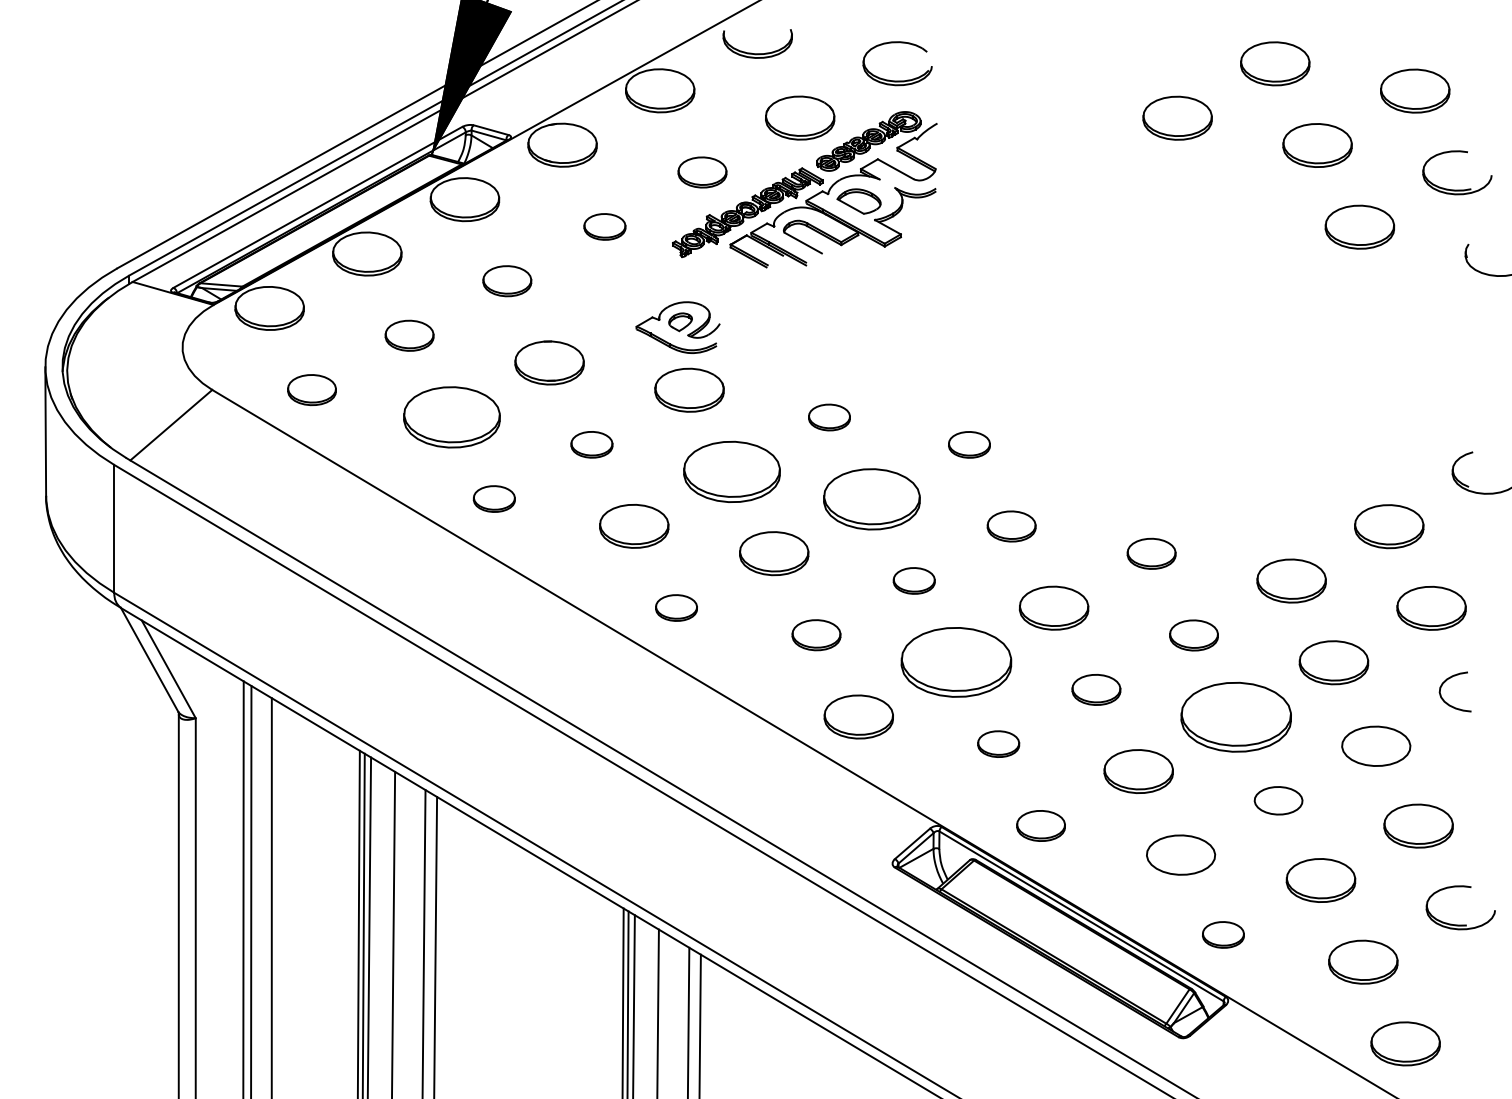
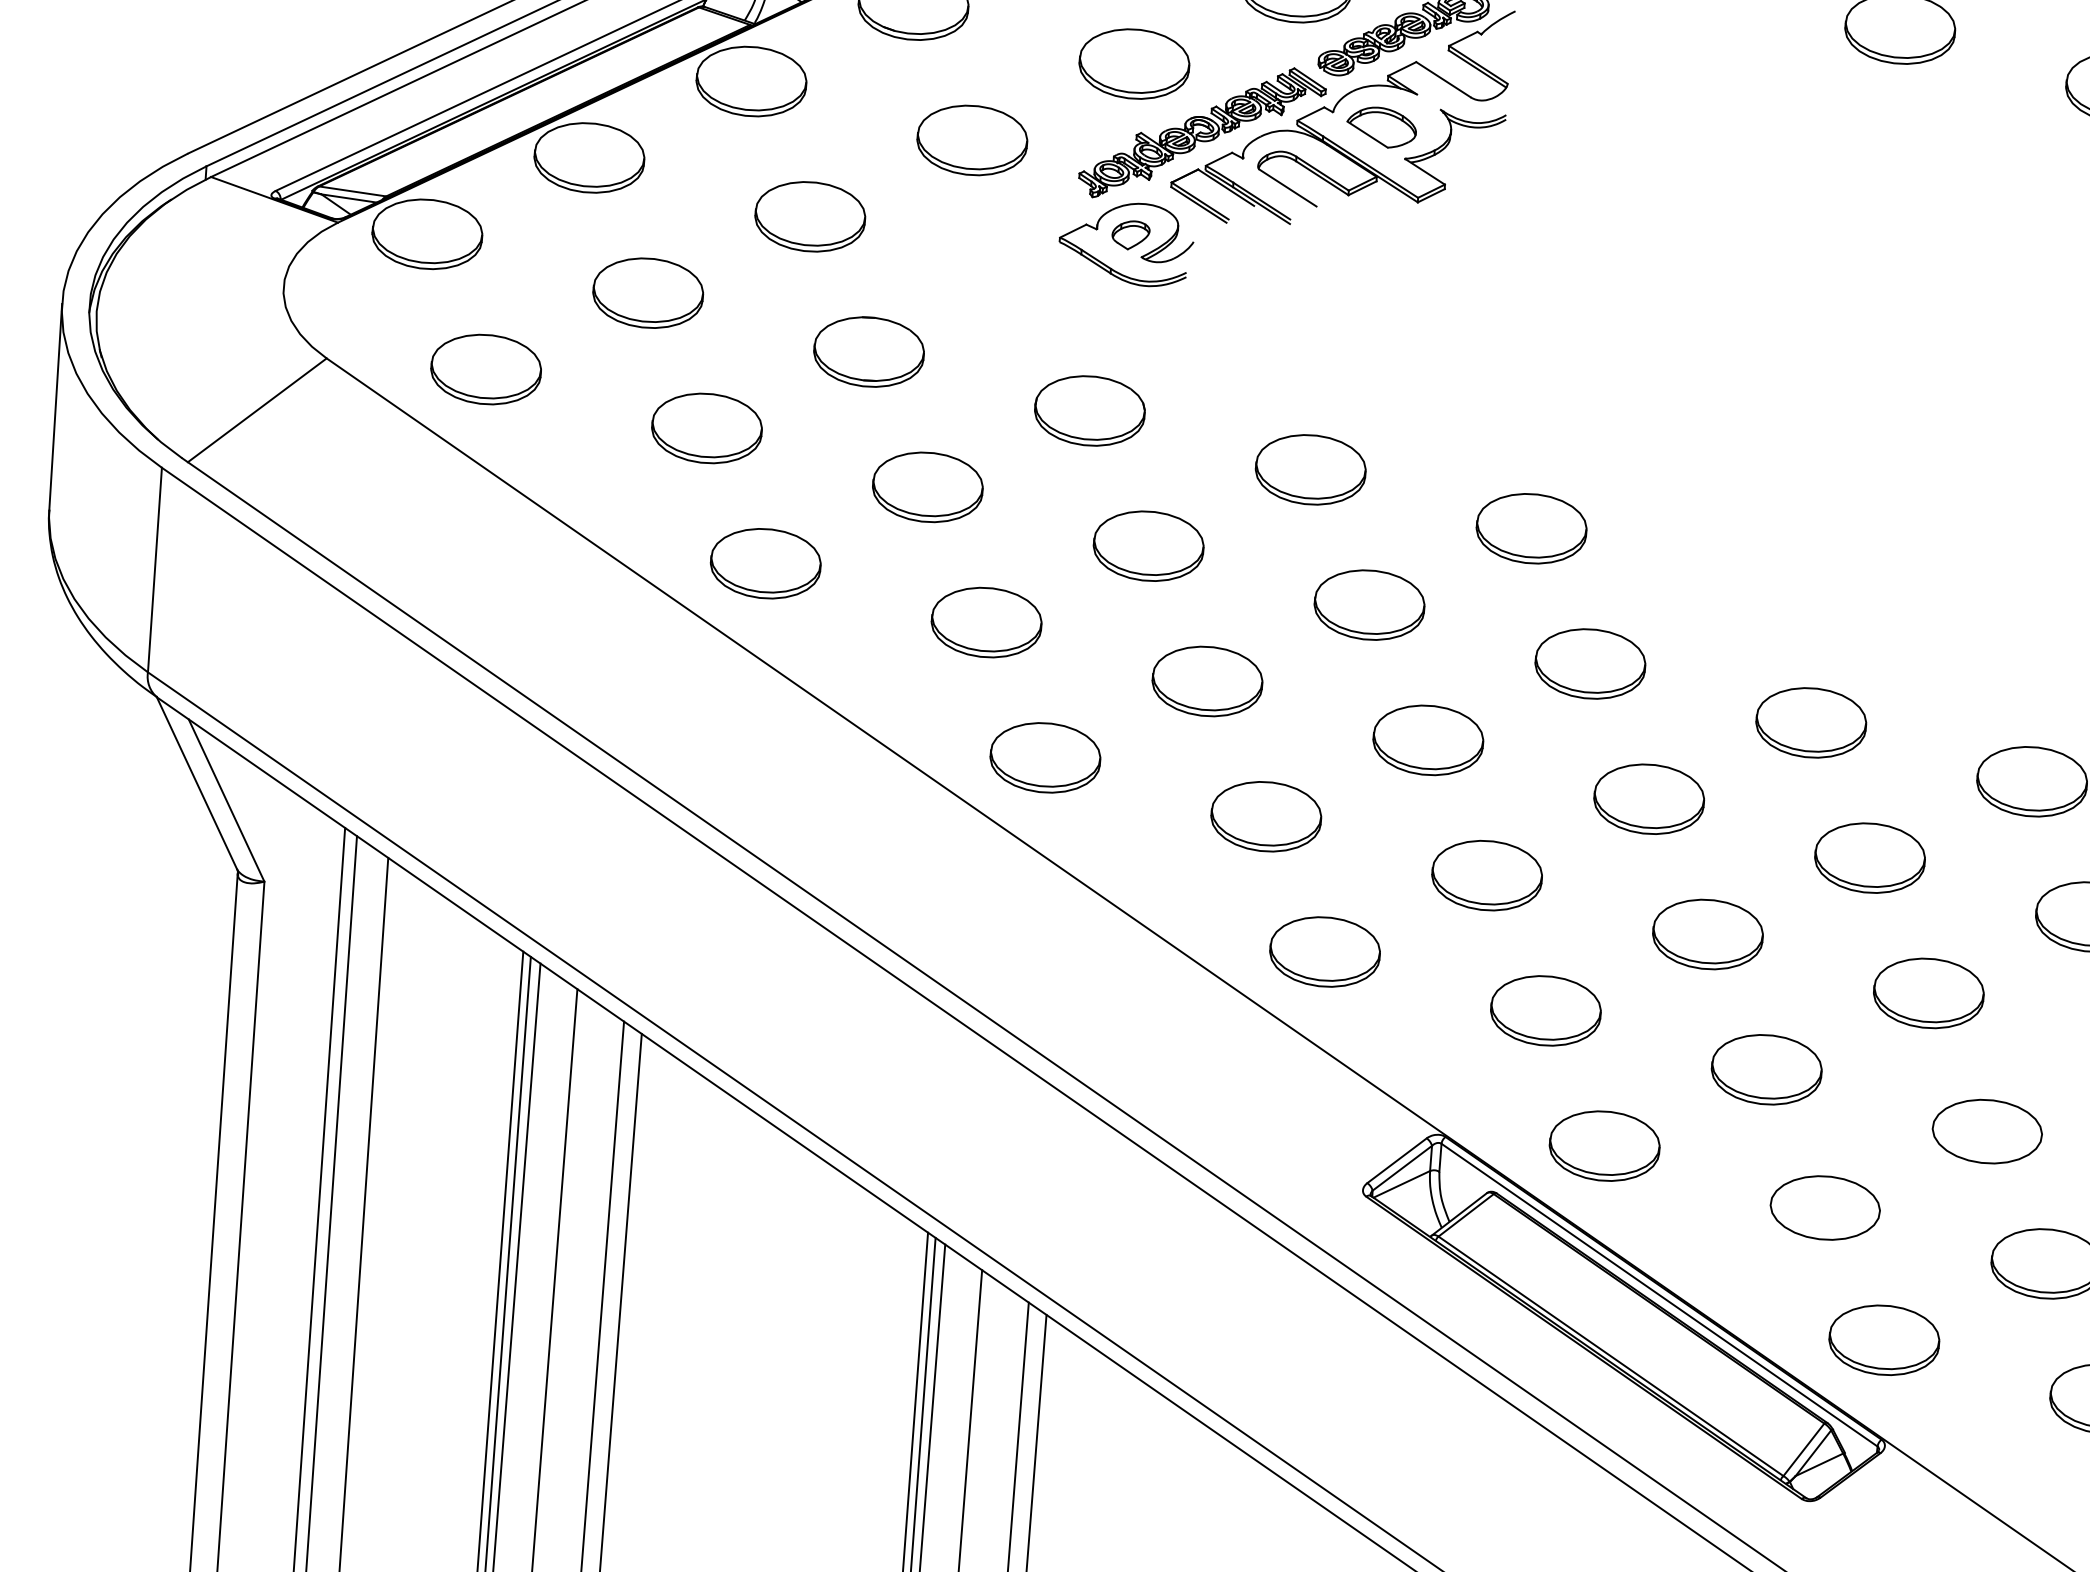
part: (702, 172) -> (1134, 64), size x1.43
part: (604, 226) -> (971, 139), size x1.67
part: (507, 280) -> (810, 215), size x1.43
part: (677, 327) -> (1125, 243), moved
part: (409, 335) -> (647, 292), size x1.43
part: (311, 389) -> (485, 368), size x1.43
part: (451, 417) -> (706, 428), size x0.71
part: (829, 417) -> (1310, 469), size x1.67
part: (591, 444) -> (927, 486), size x1.67
part: (969, 444) -> (1531, 528), size x1.67
part: (731, 471) -> (1148, 545), size x0.71
part: (494, 498) -> (766, 562), size x1.67
part: (871, 498) -> (1369, 603), size x0.71
part: (1011, 526) -> (1589, 663), size x1.43
part: (1151, 553) -> (1810, 722), size x1.43
part: (914, 580) -> (1428, 739), size x1.67
part: (676, 607) -> (1045, 756), size x1.67
part: (816, 634) -> (1266, 815), size x1.43
part: (1193, 635) -> (1869, 858), size x1.43
part: (956, 662) -> (1487, 875), size x0.62
part: (1096, 689) -> (1708, 933), size x1.43
part: (1236, 716) -> (1929, 992), size x0.62
part: (998, 743) -> (1545, 1009), size x1.67
part: (1278, 800) -> (1987, 1131), size x1.43
part: (1040, 825) -> (1603, 1145), size x1.43
part: (1223, 934) -> (1884, 1339), size x1.67

